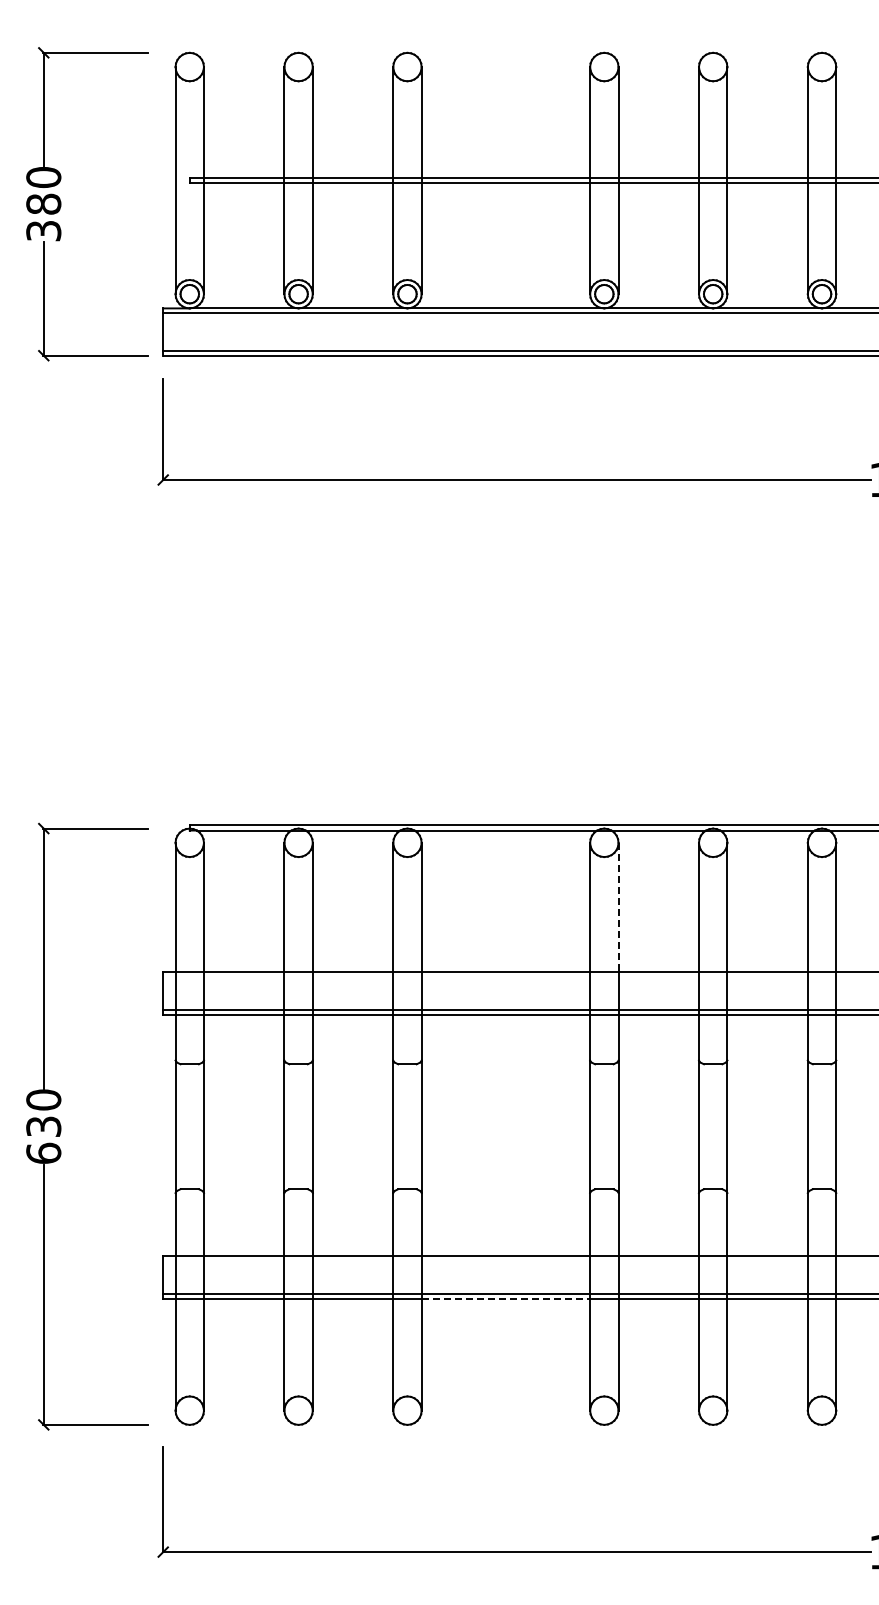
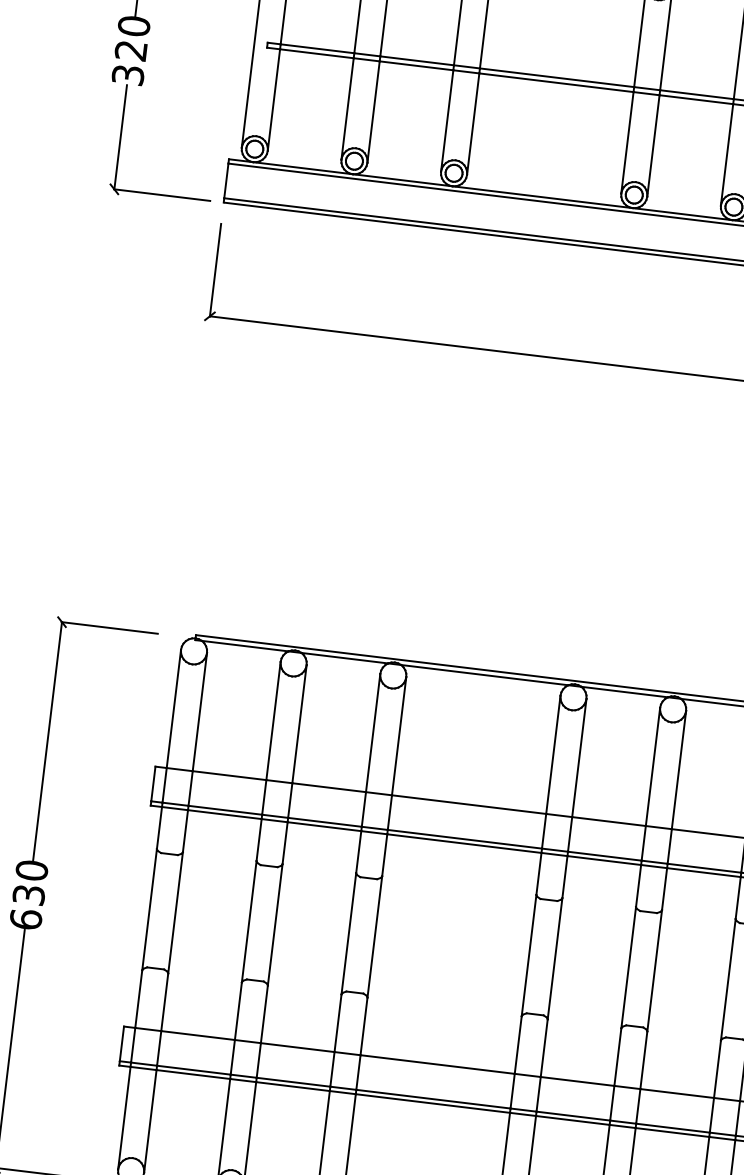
text: (43, 203) -> (130, 49), 380 -> 320
line: (618, 907) -> (579, 758), dashed -> solid
line: (506, 1298) -> (433, 1103), dashed -> solid

